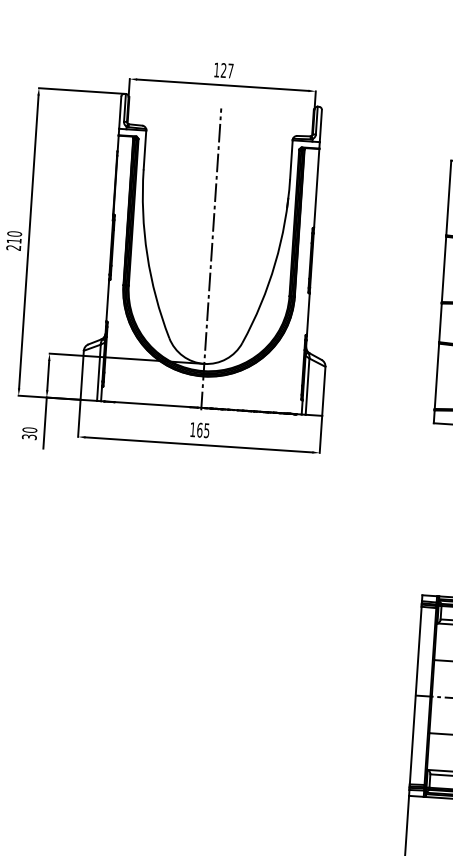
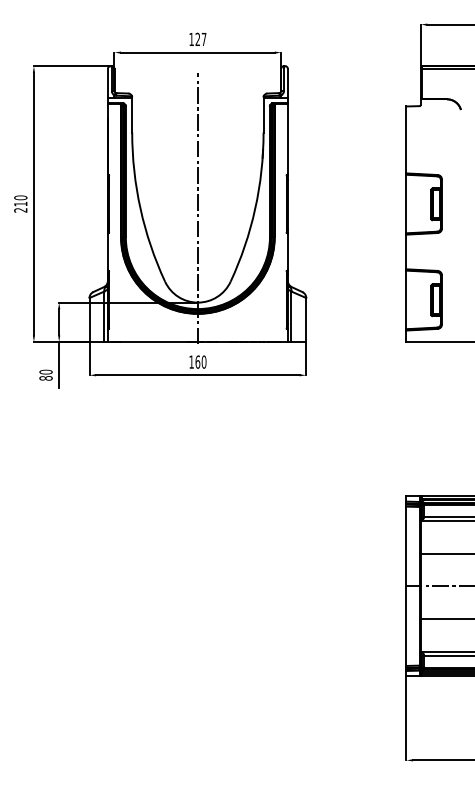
text: (206, 429) -> (203, 361), 165 -> 160
text: (28, 437) -> (45, 378), 30 -> 80

